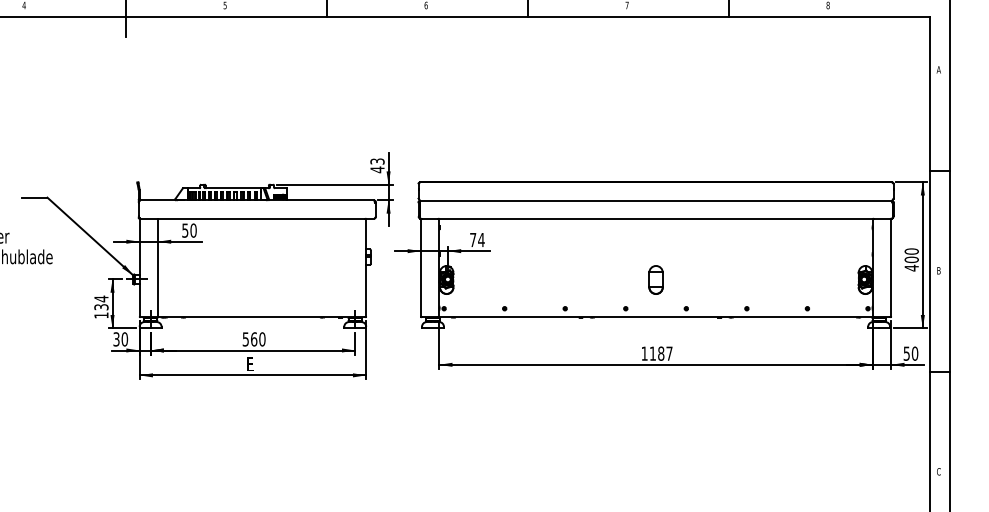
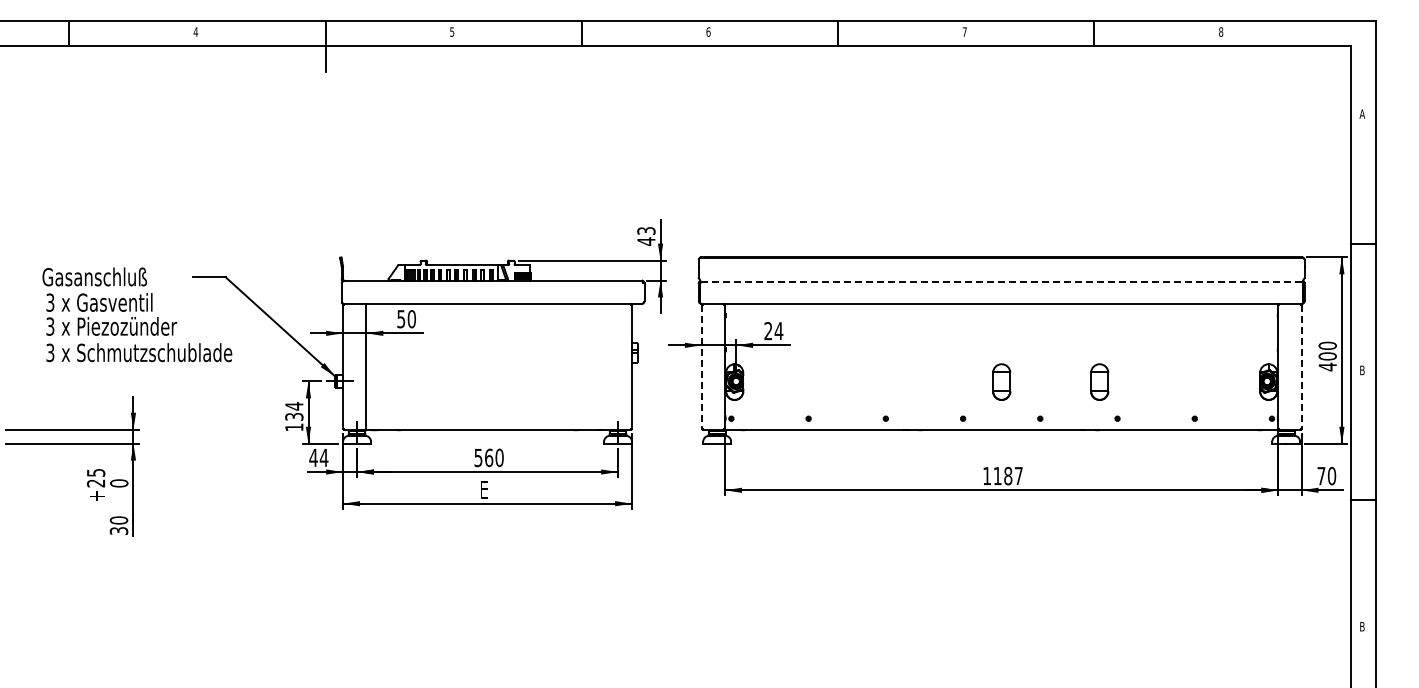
line: (655, 201) -> (1001, 281), solid -> dashed
text: (473, 240) -> (768, 331), 74 -> 24
line: (420, 267) -> (701, 366), solid -> dashed
line: (891, 267) -> (1301, 366), solid -> dashed
part: (732, 279) -> (1099, 381), added
text: (120, 339) -> (318, 457), 30 -> 44
text: (906, 354) -> (1321, 476), 50 -> 70
text: (938, 471) -> (1361, 626), C -> B

